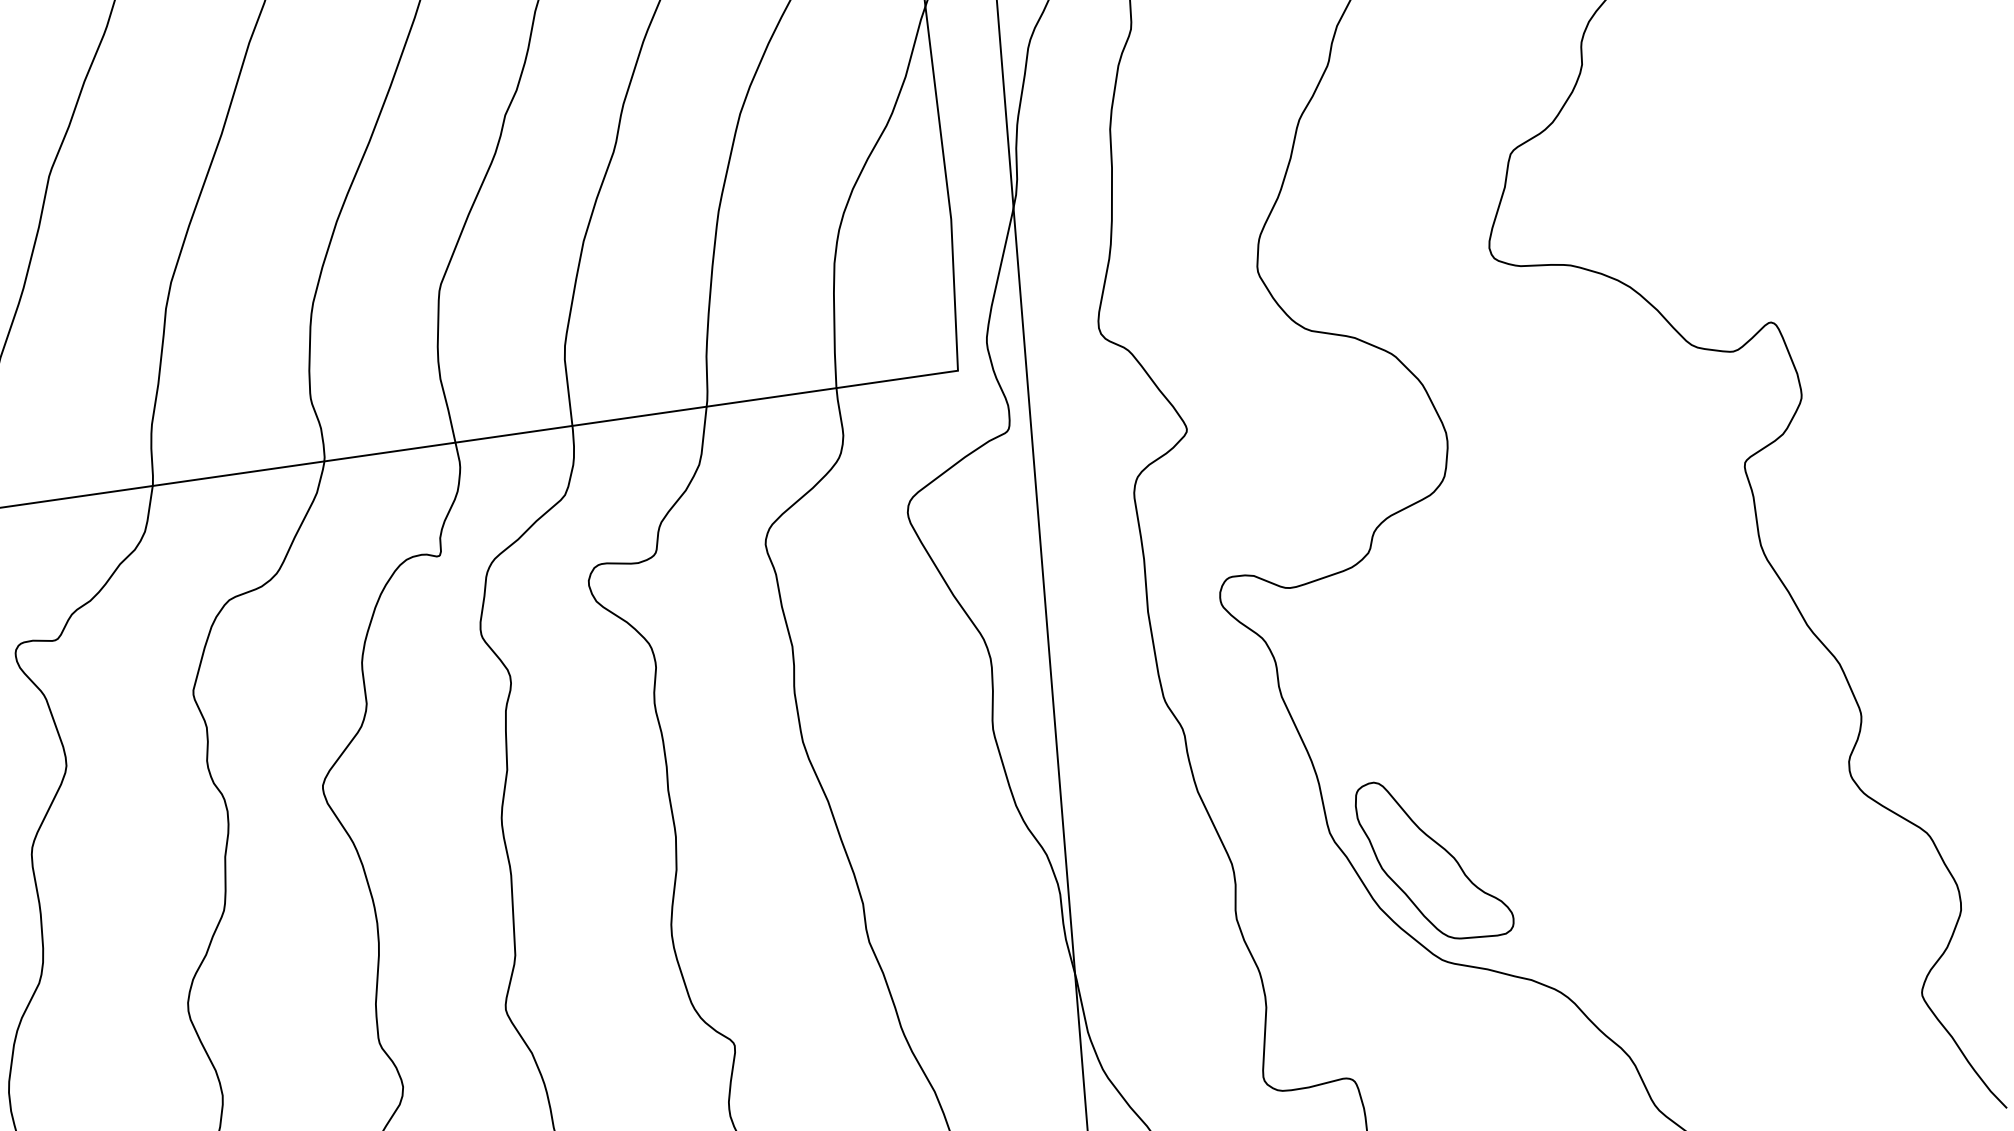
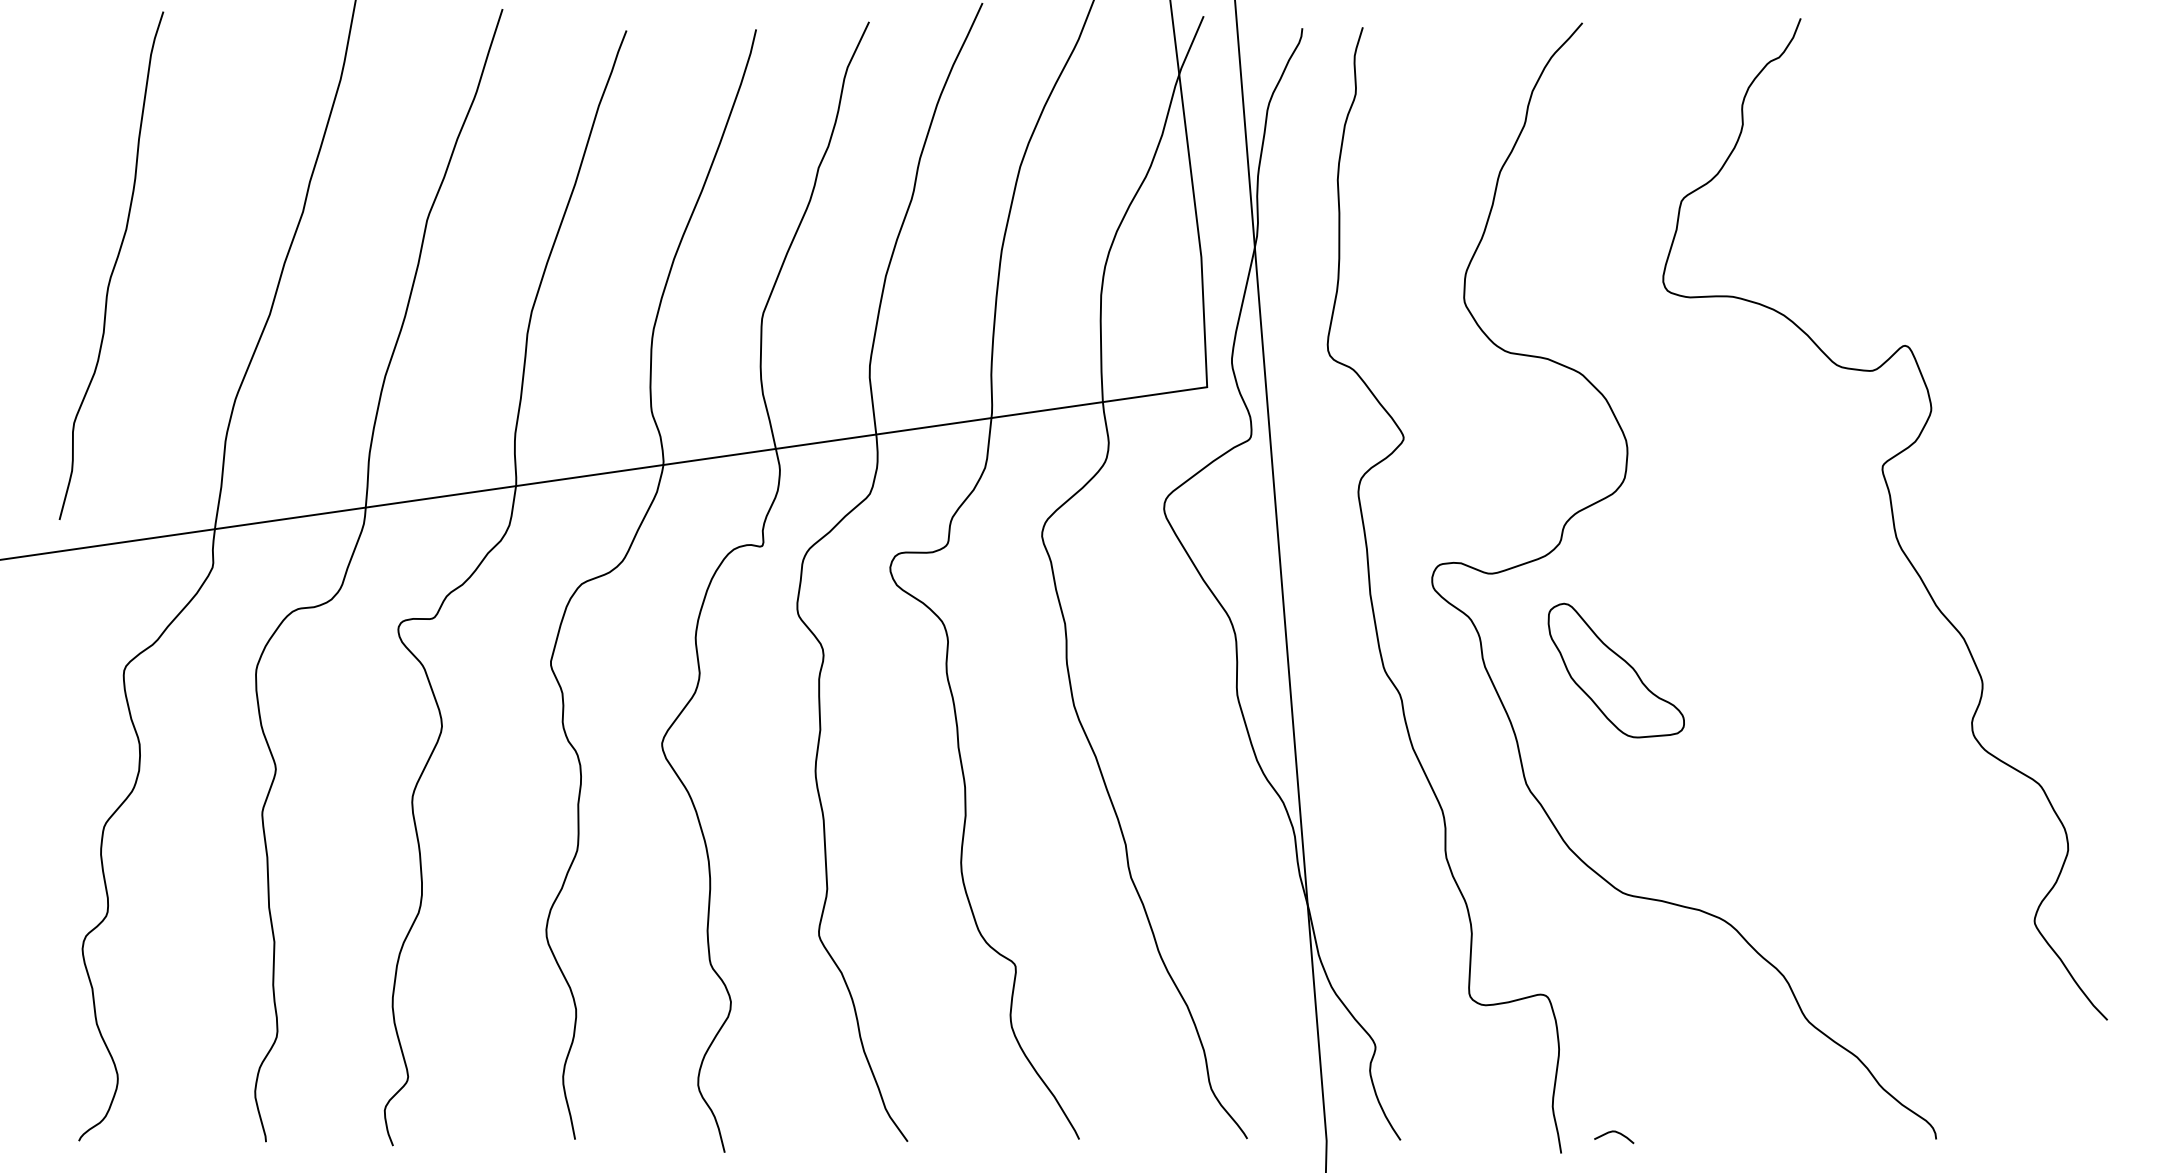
part: (1433, 860) -> (1615, 670), moved

